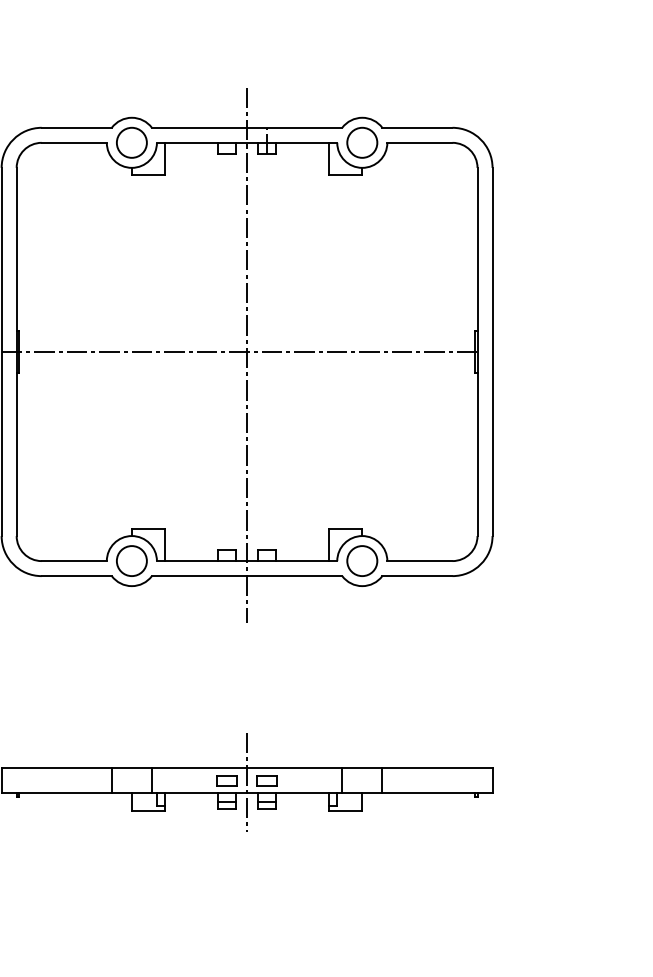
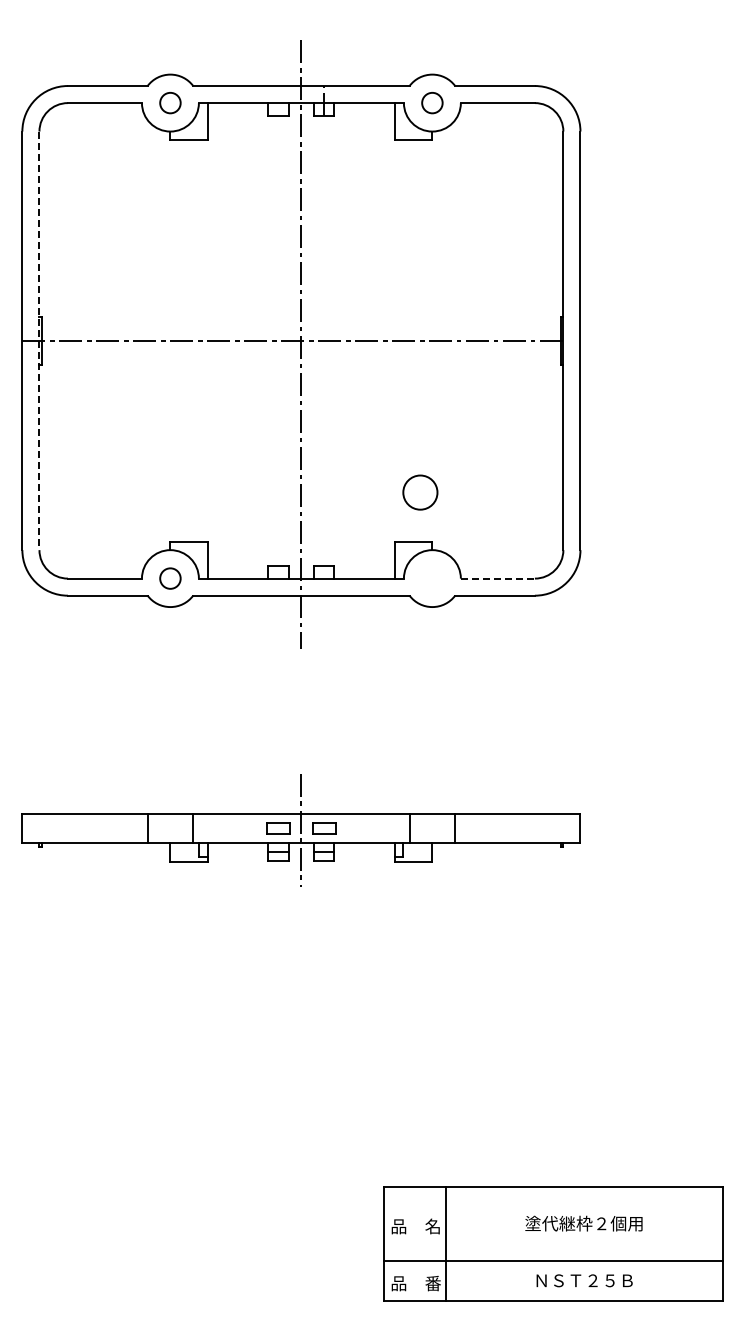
circle: (131, 143) -> (170, 103), size x0.6
circle: (362, 143) -> (432, 103), size x0.6
line: (16, 352) -> (39, 341), solid -> dashed
circle: (131, 561) -> (170, 578), size x0.6
circle: (362, 561) -> (420, 492), moved
line: (420, 561) -> (498, 578), solid -> dashed

